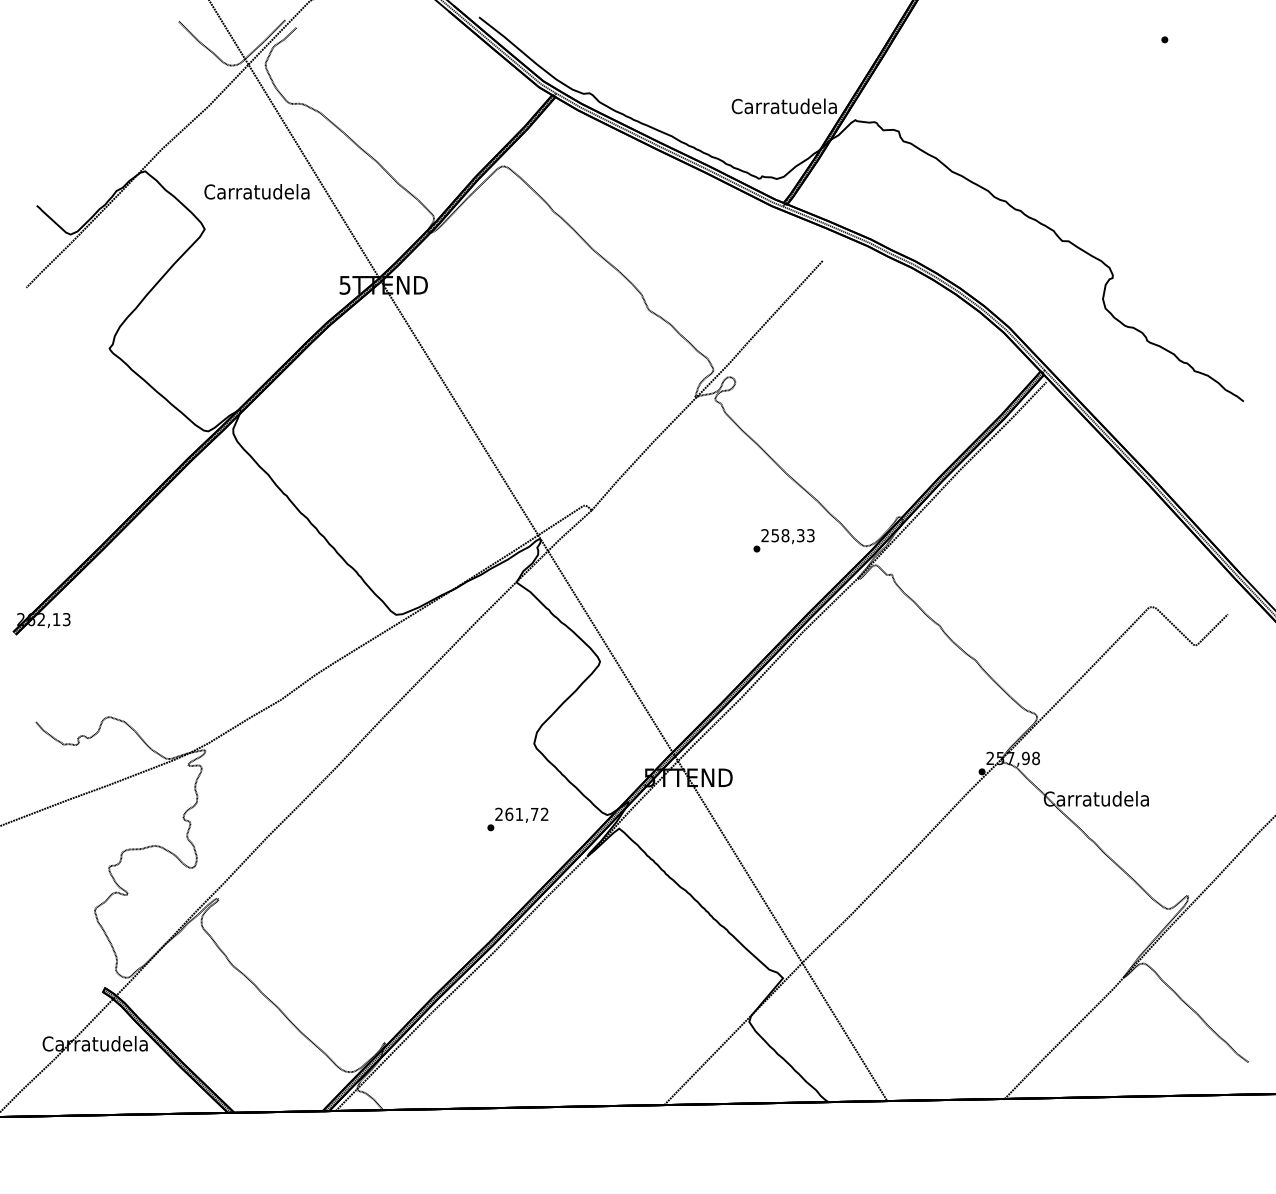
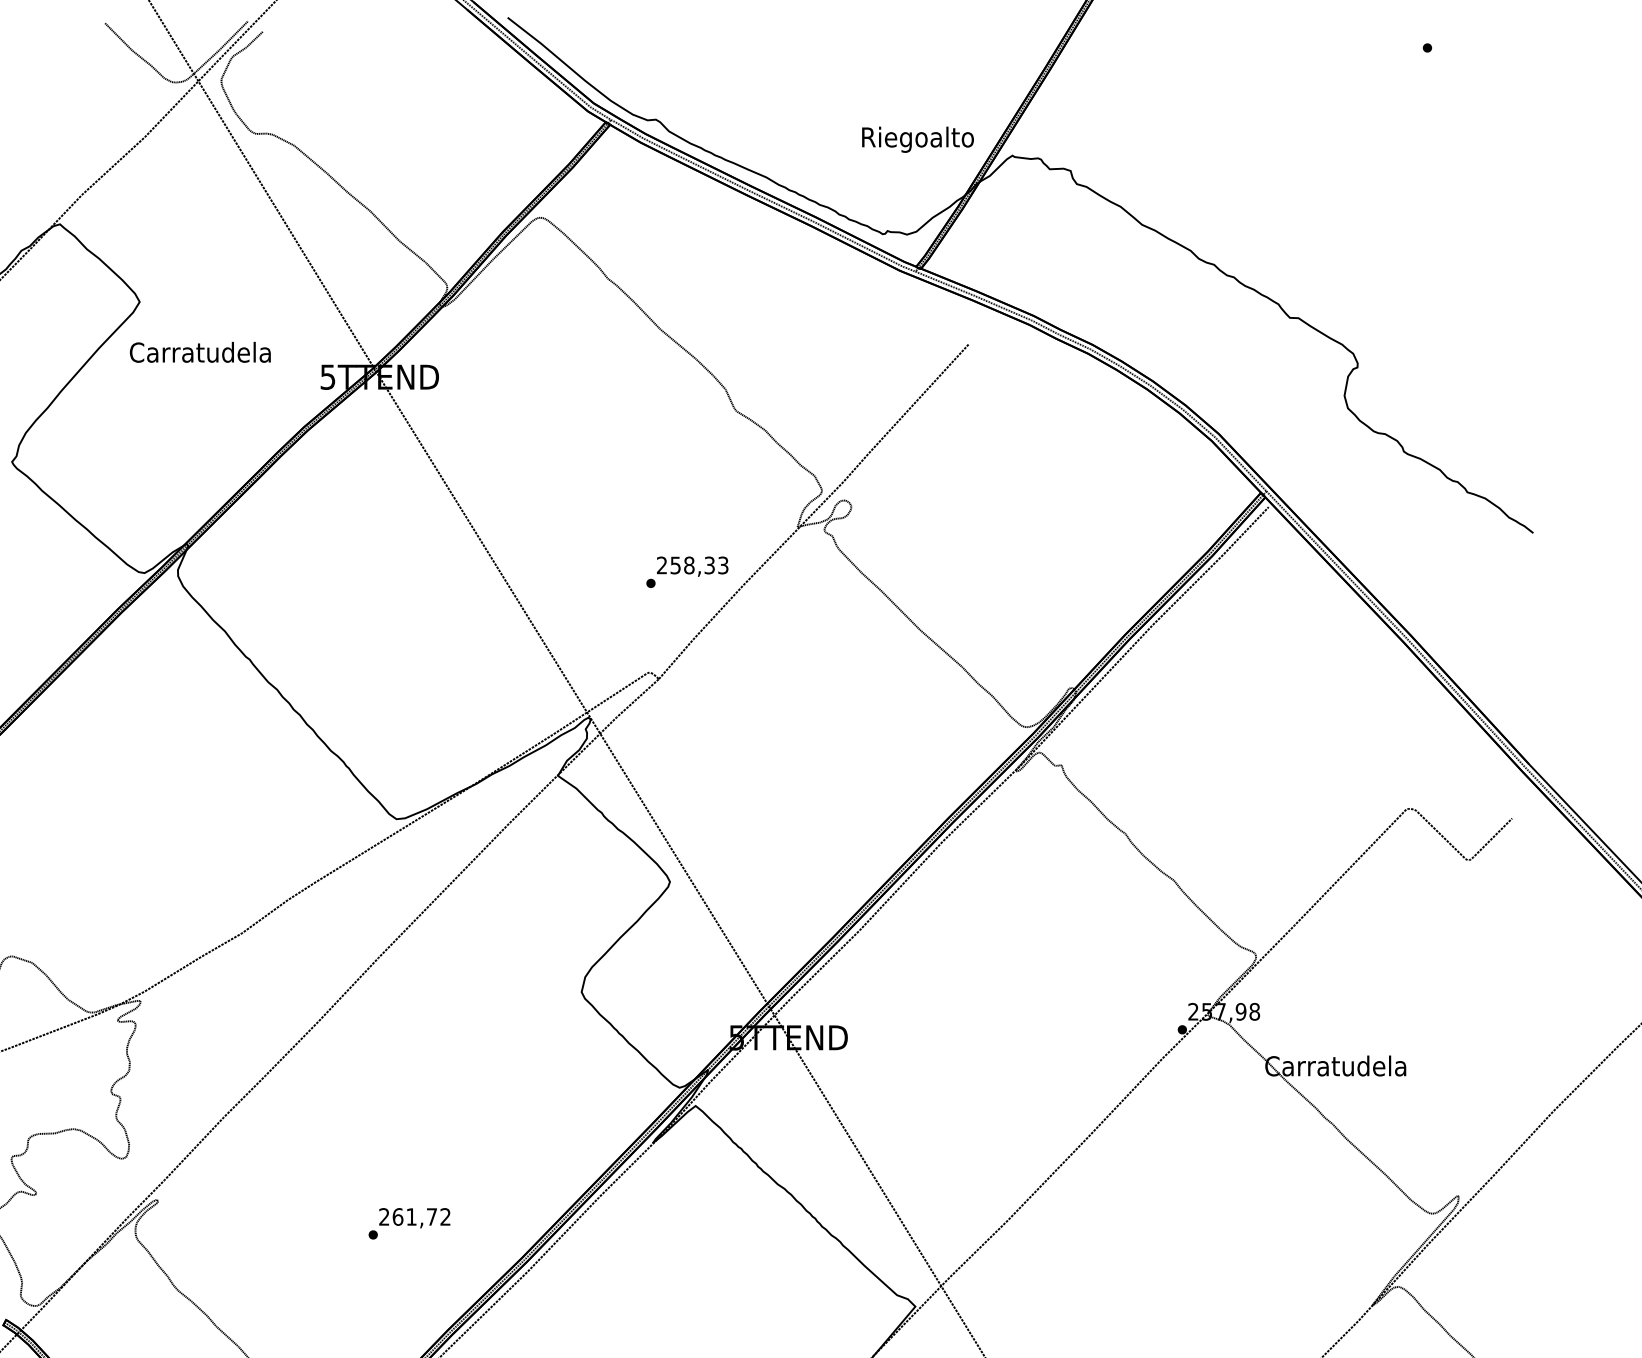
text: (783, 108) -> (916, 140), Carratudela -> Riegoalto
text: (256, 191) -> (199, 351), moved
text: (783, 540) -> (686, 571), moved
text: (517, 819) -> (408, 1223), moved

